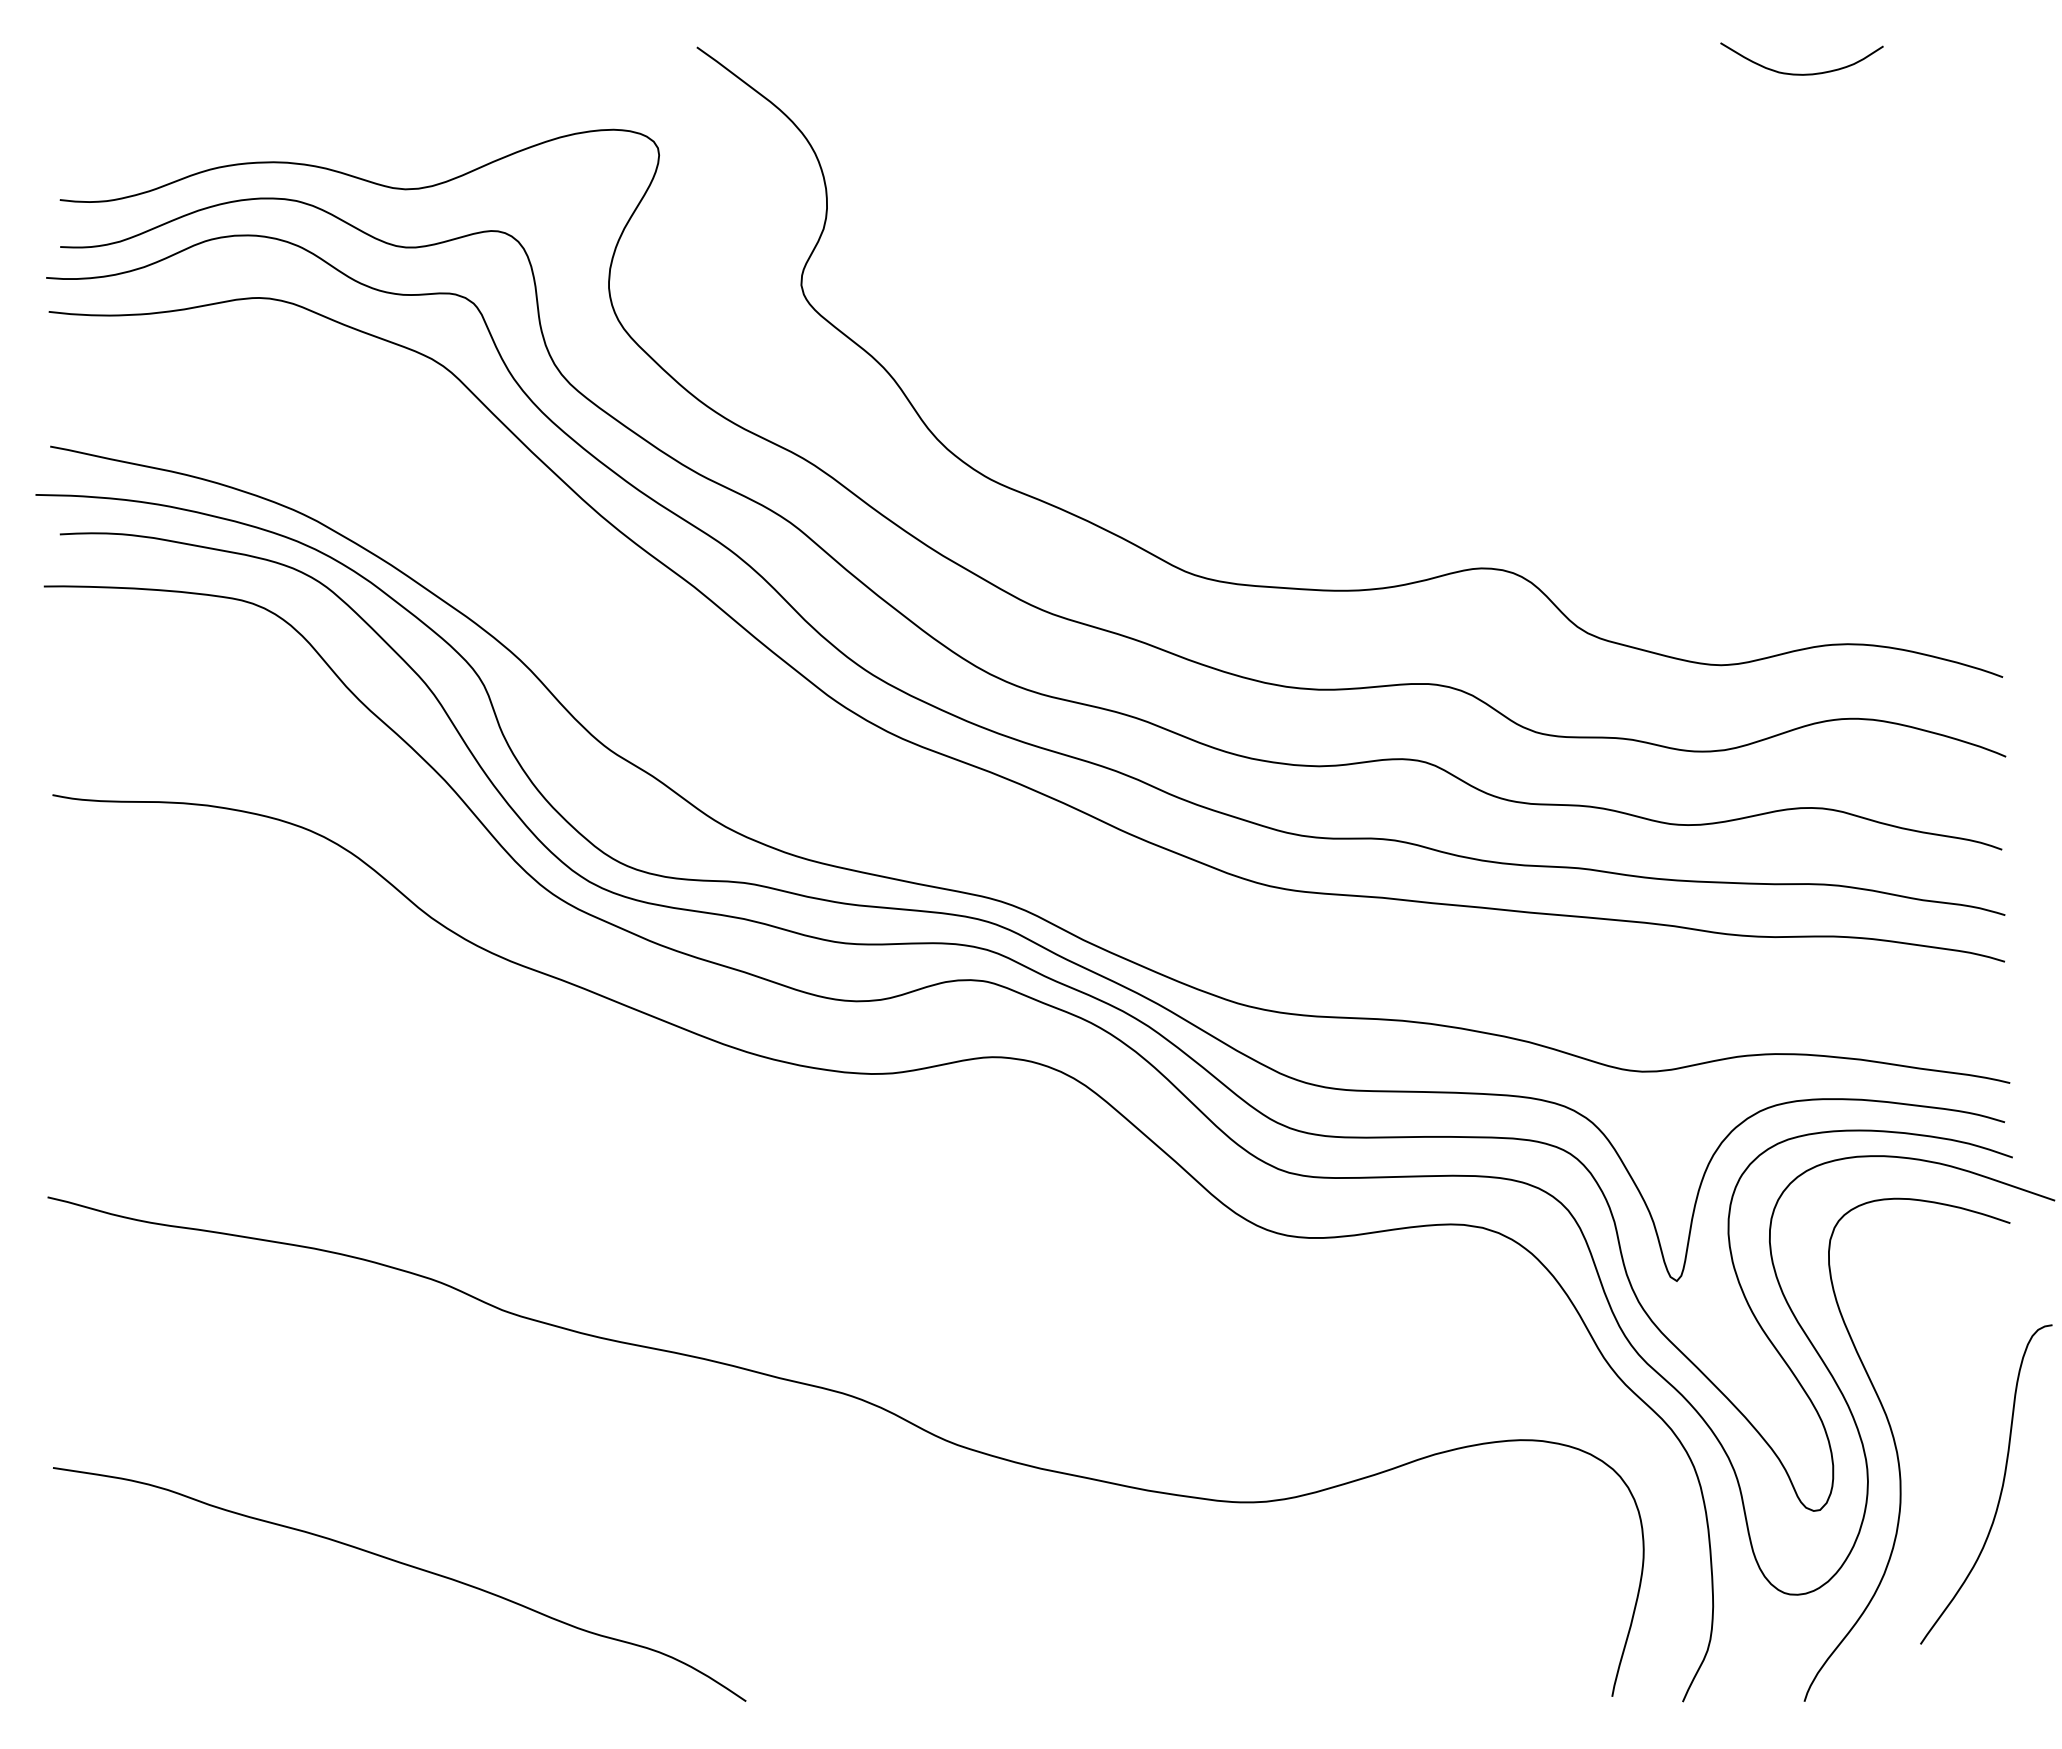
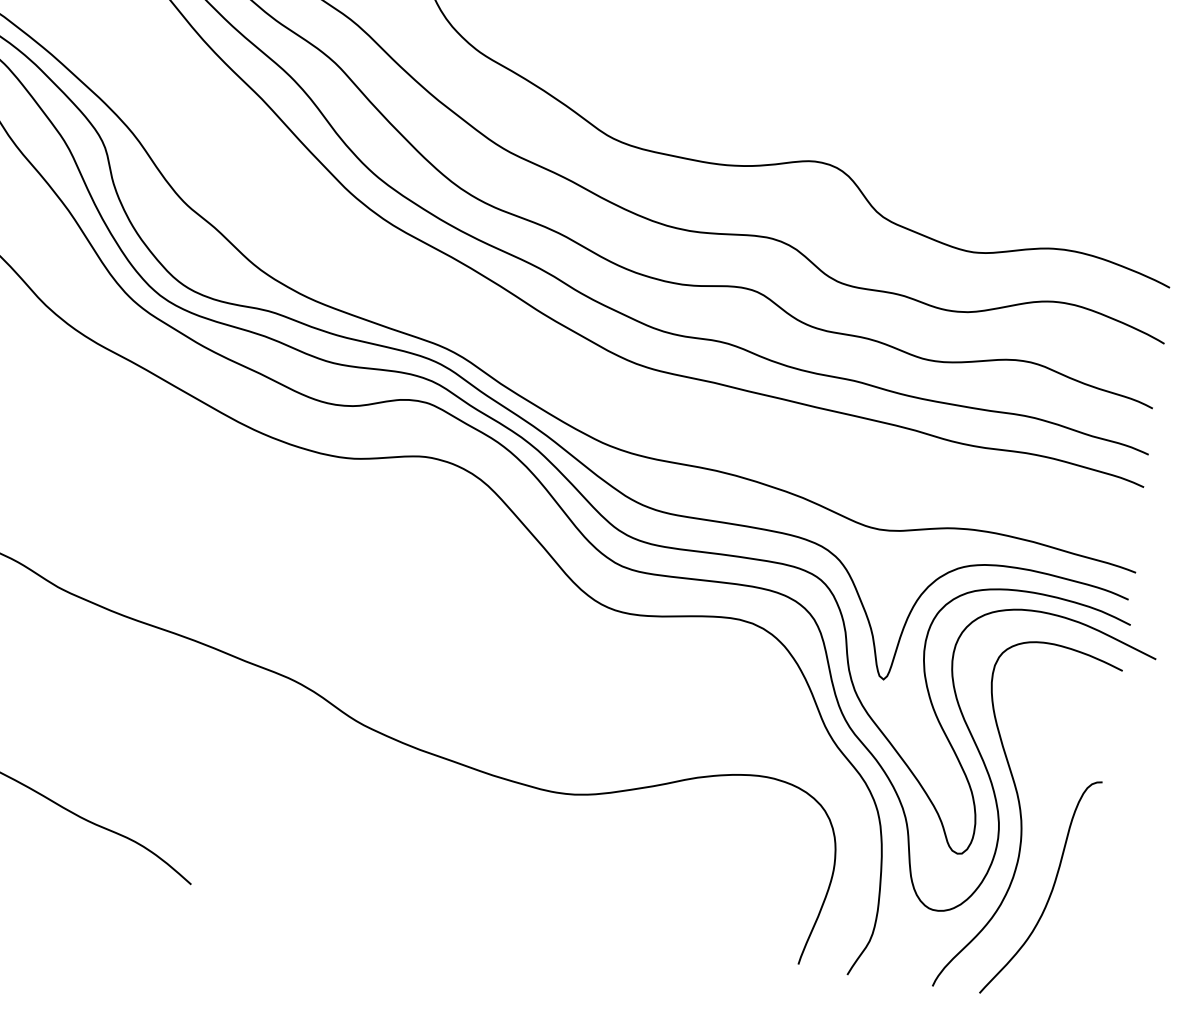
curve: (2001, 1486) -> (1051, 890), moved

